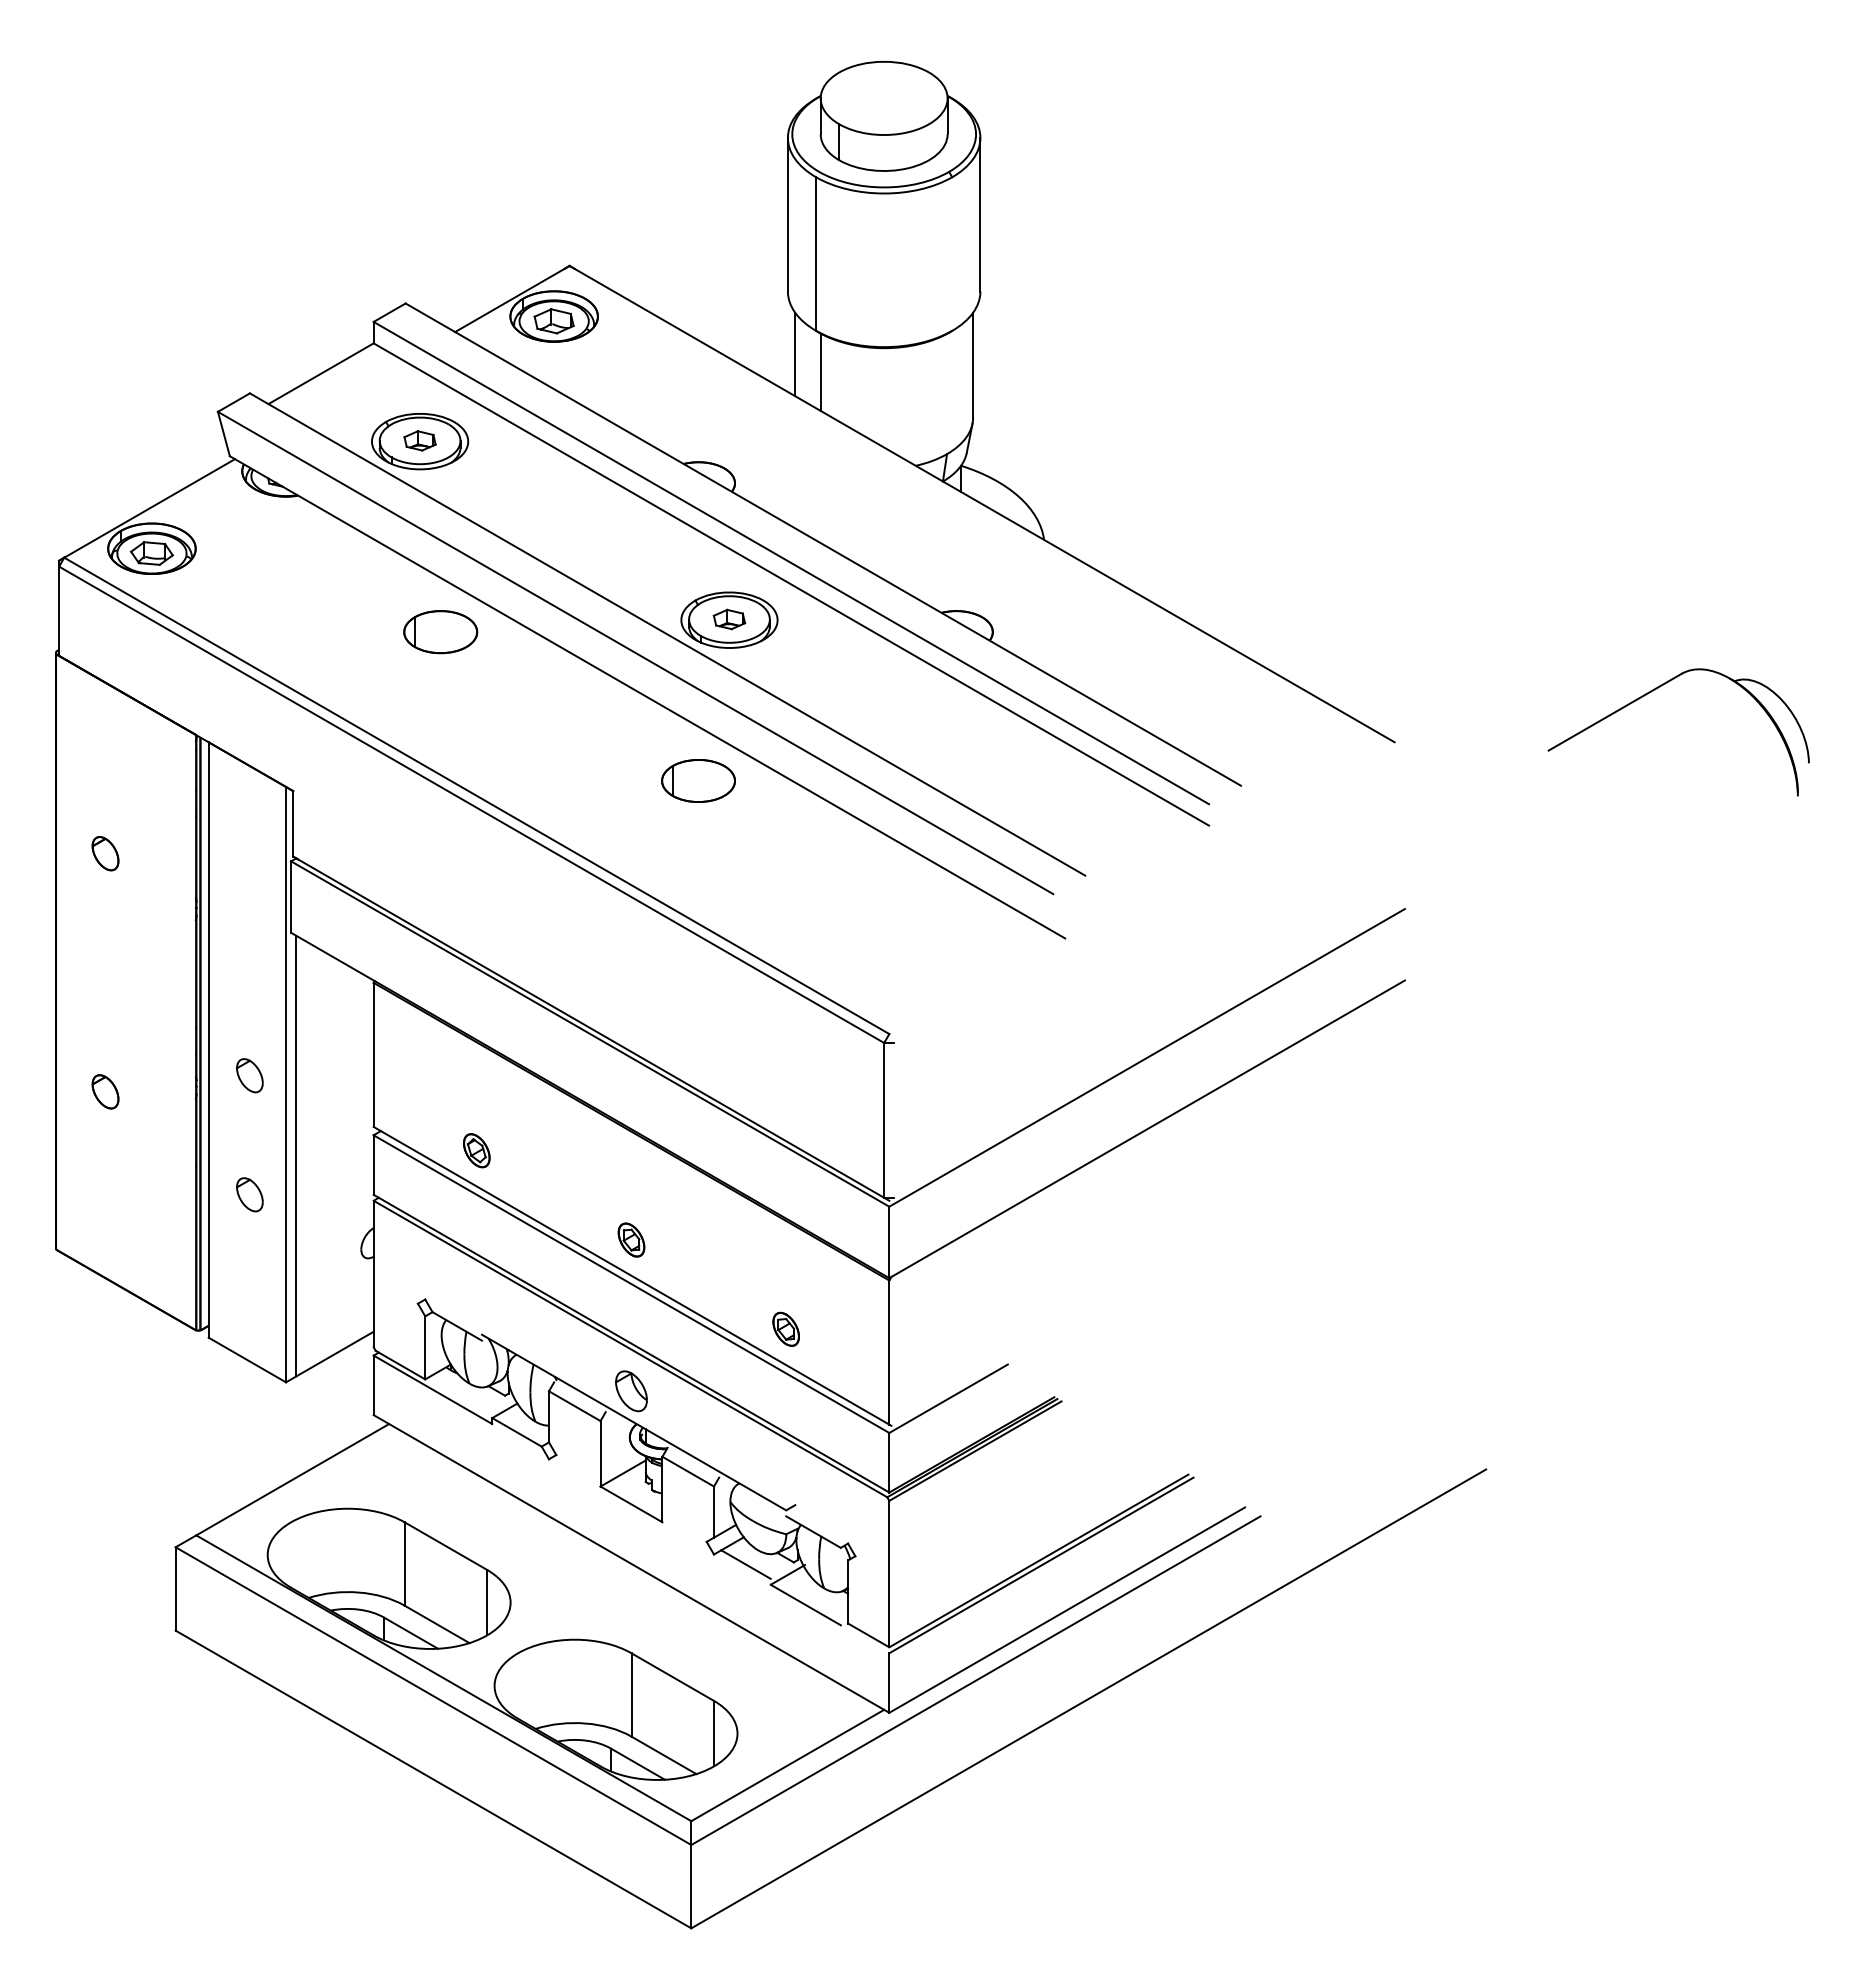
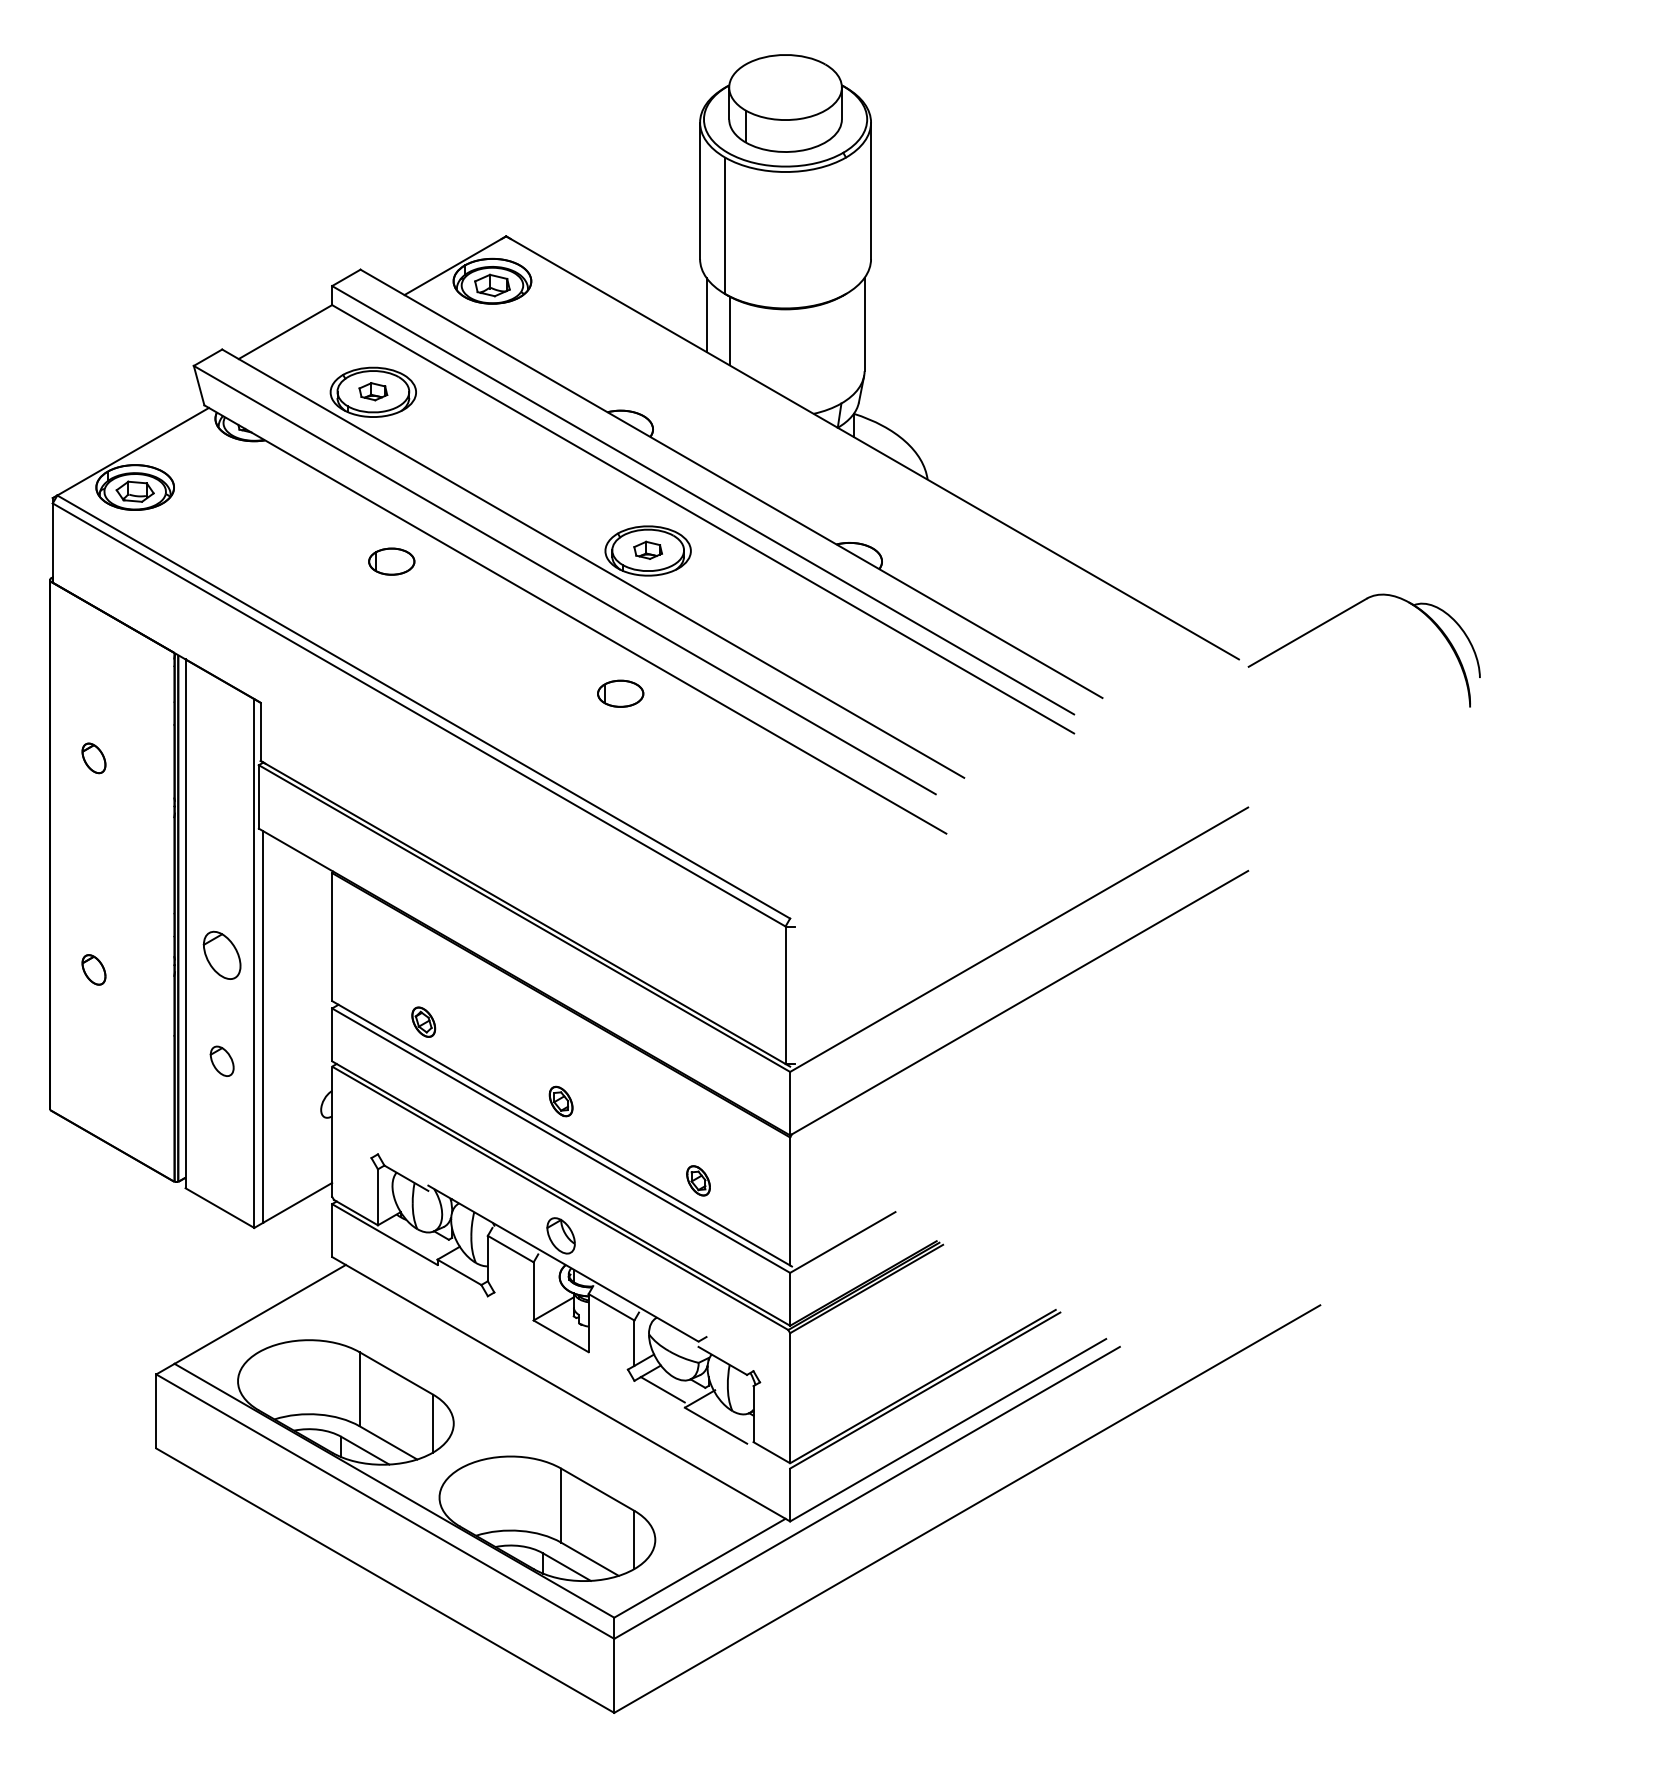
part: (440, 632) -> (391, 561), size x0.7
part: (1653, 691) -> (1341, 614), moved
part: (698, 780) -> (620, 693), size x0.7
part: (249, 1075) -> (221, 955), size x1.6

